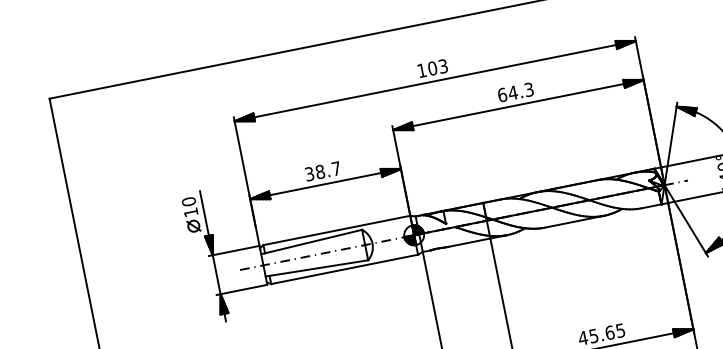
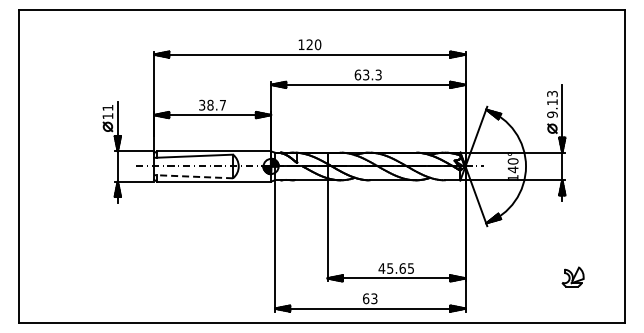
text: (437, 67) -> (313, 44), 103 -> 120
text: (512, 92) -> (365, 74), 64.3 -> 63.3
text: (188, 201) -> (107, 107), 10 -> 11
line: (316, 268) -> (193, 176), solid -> dashed

